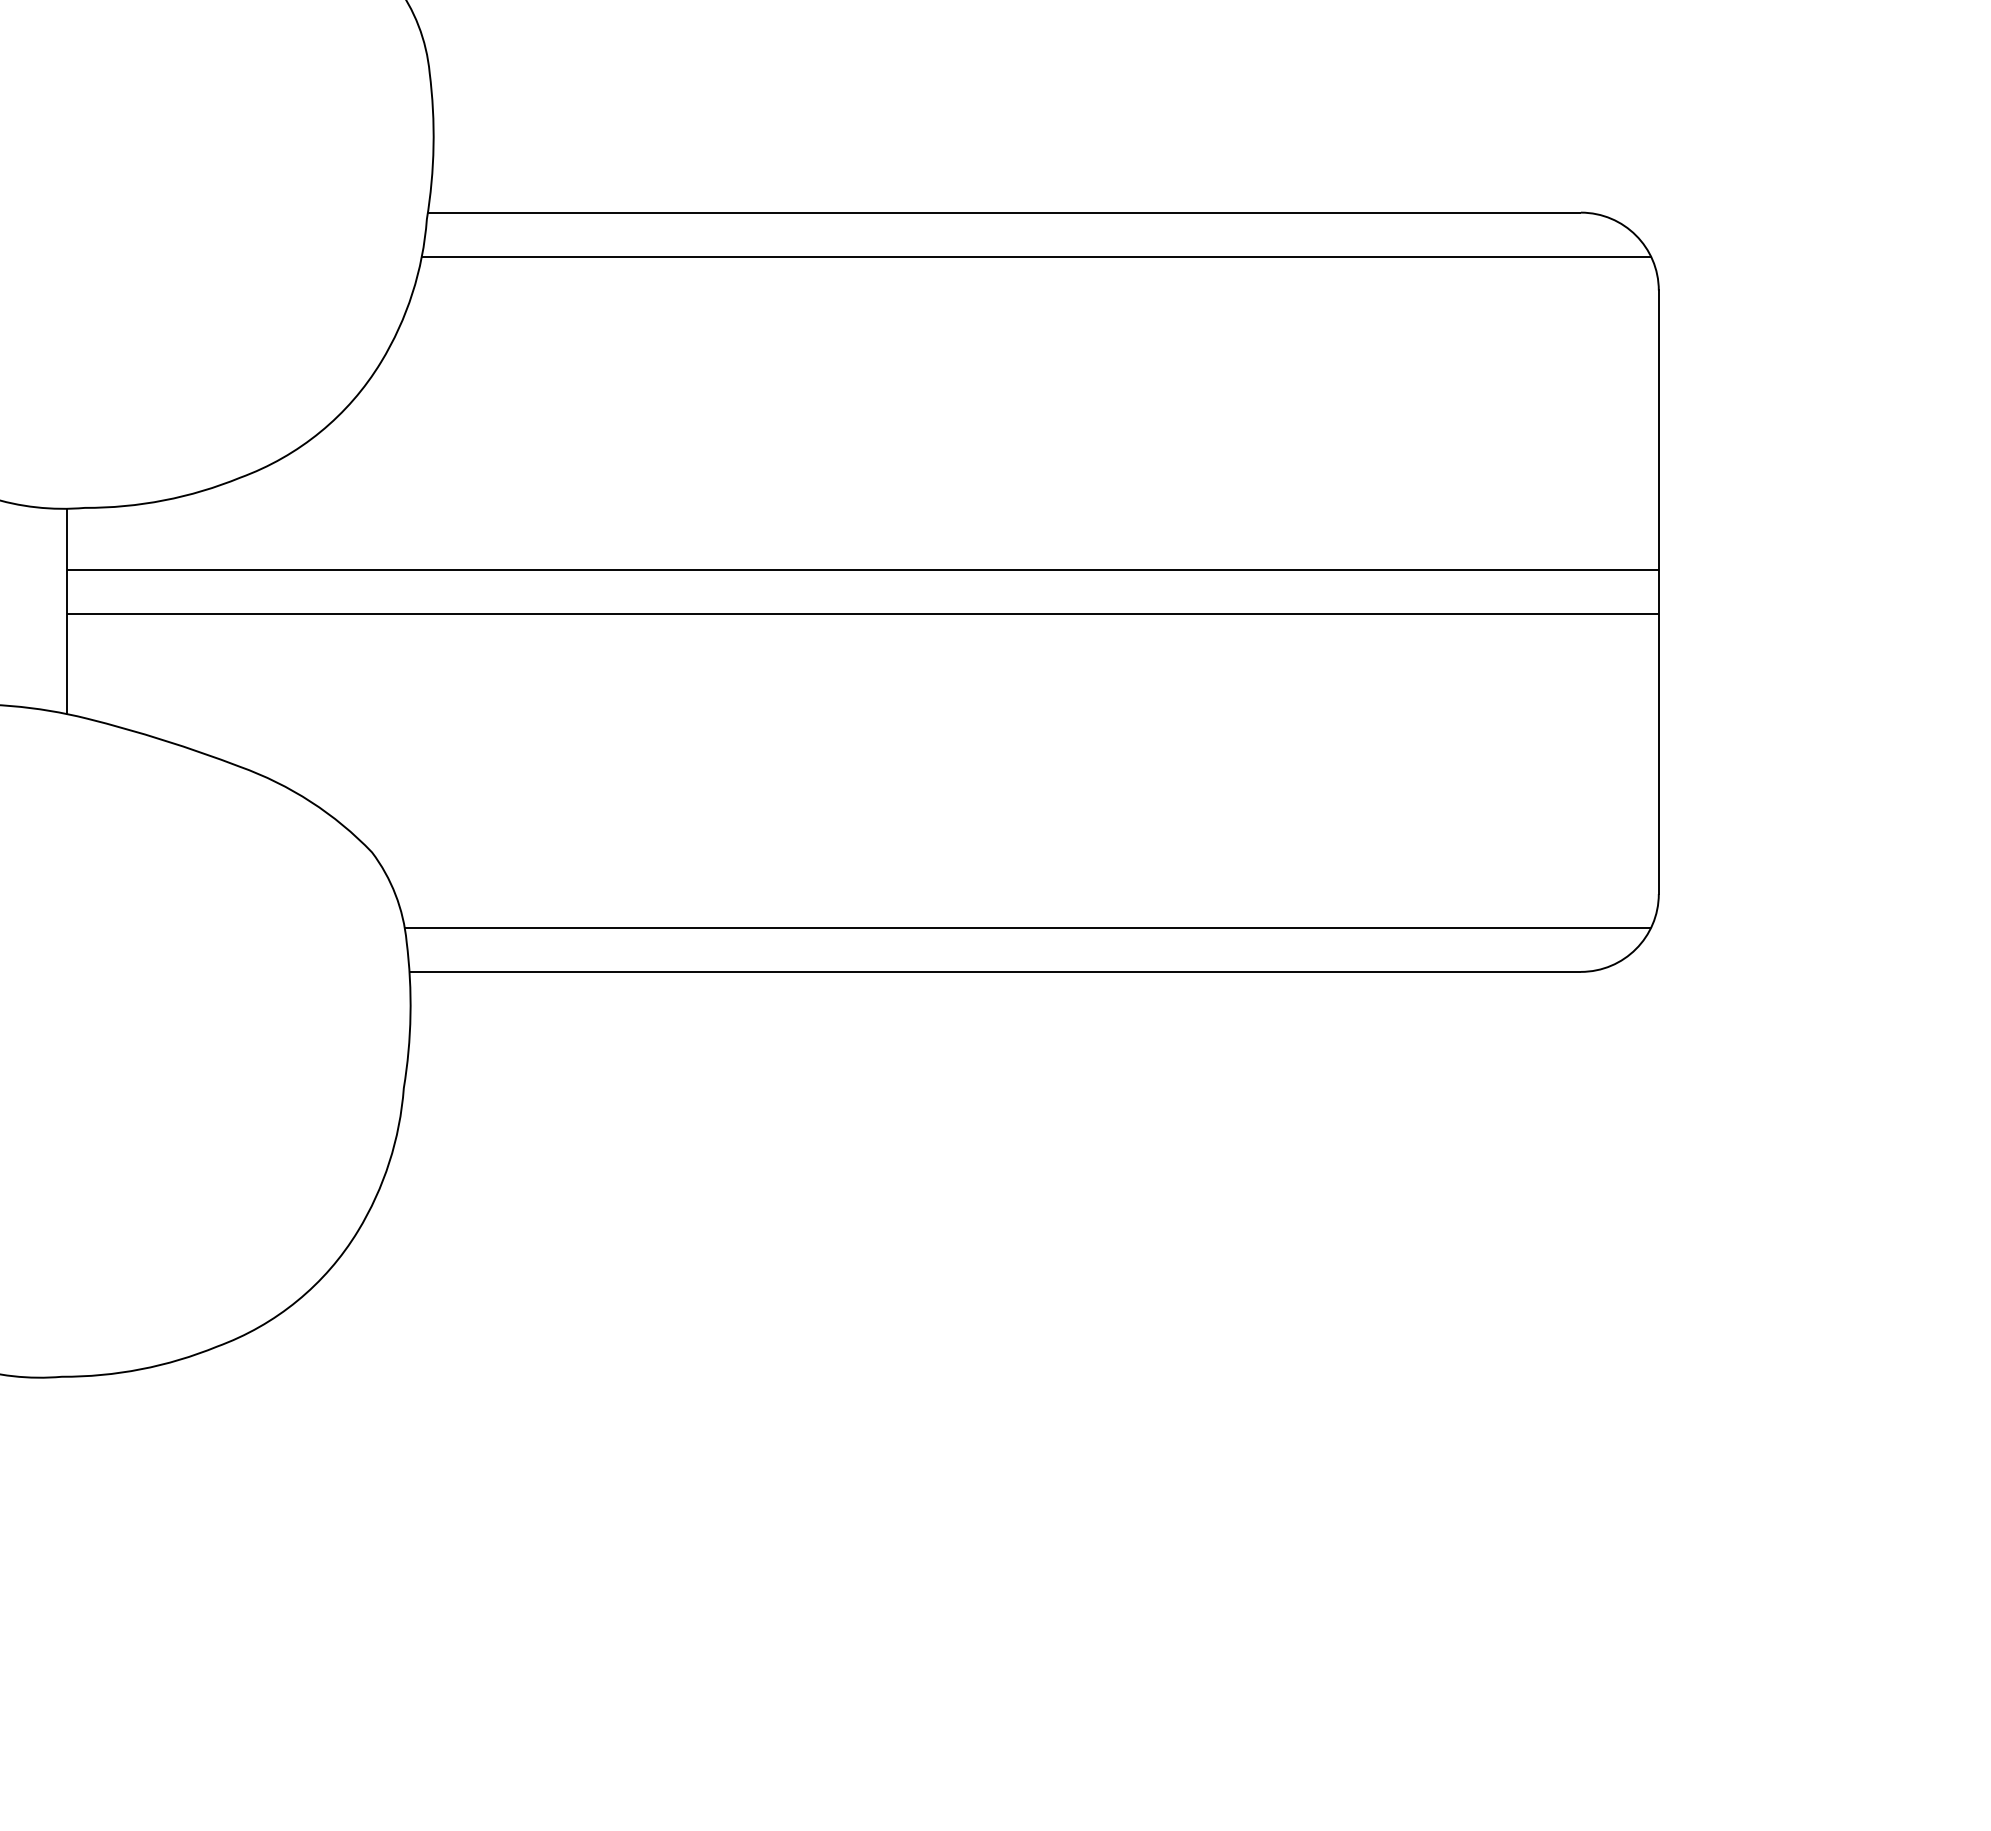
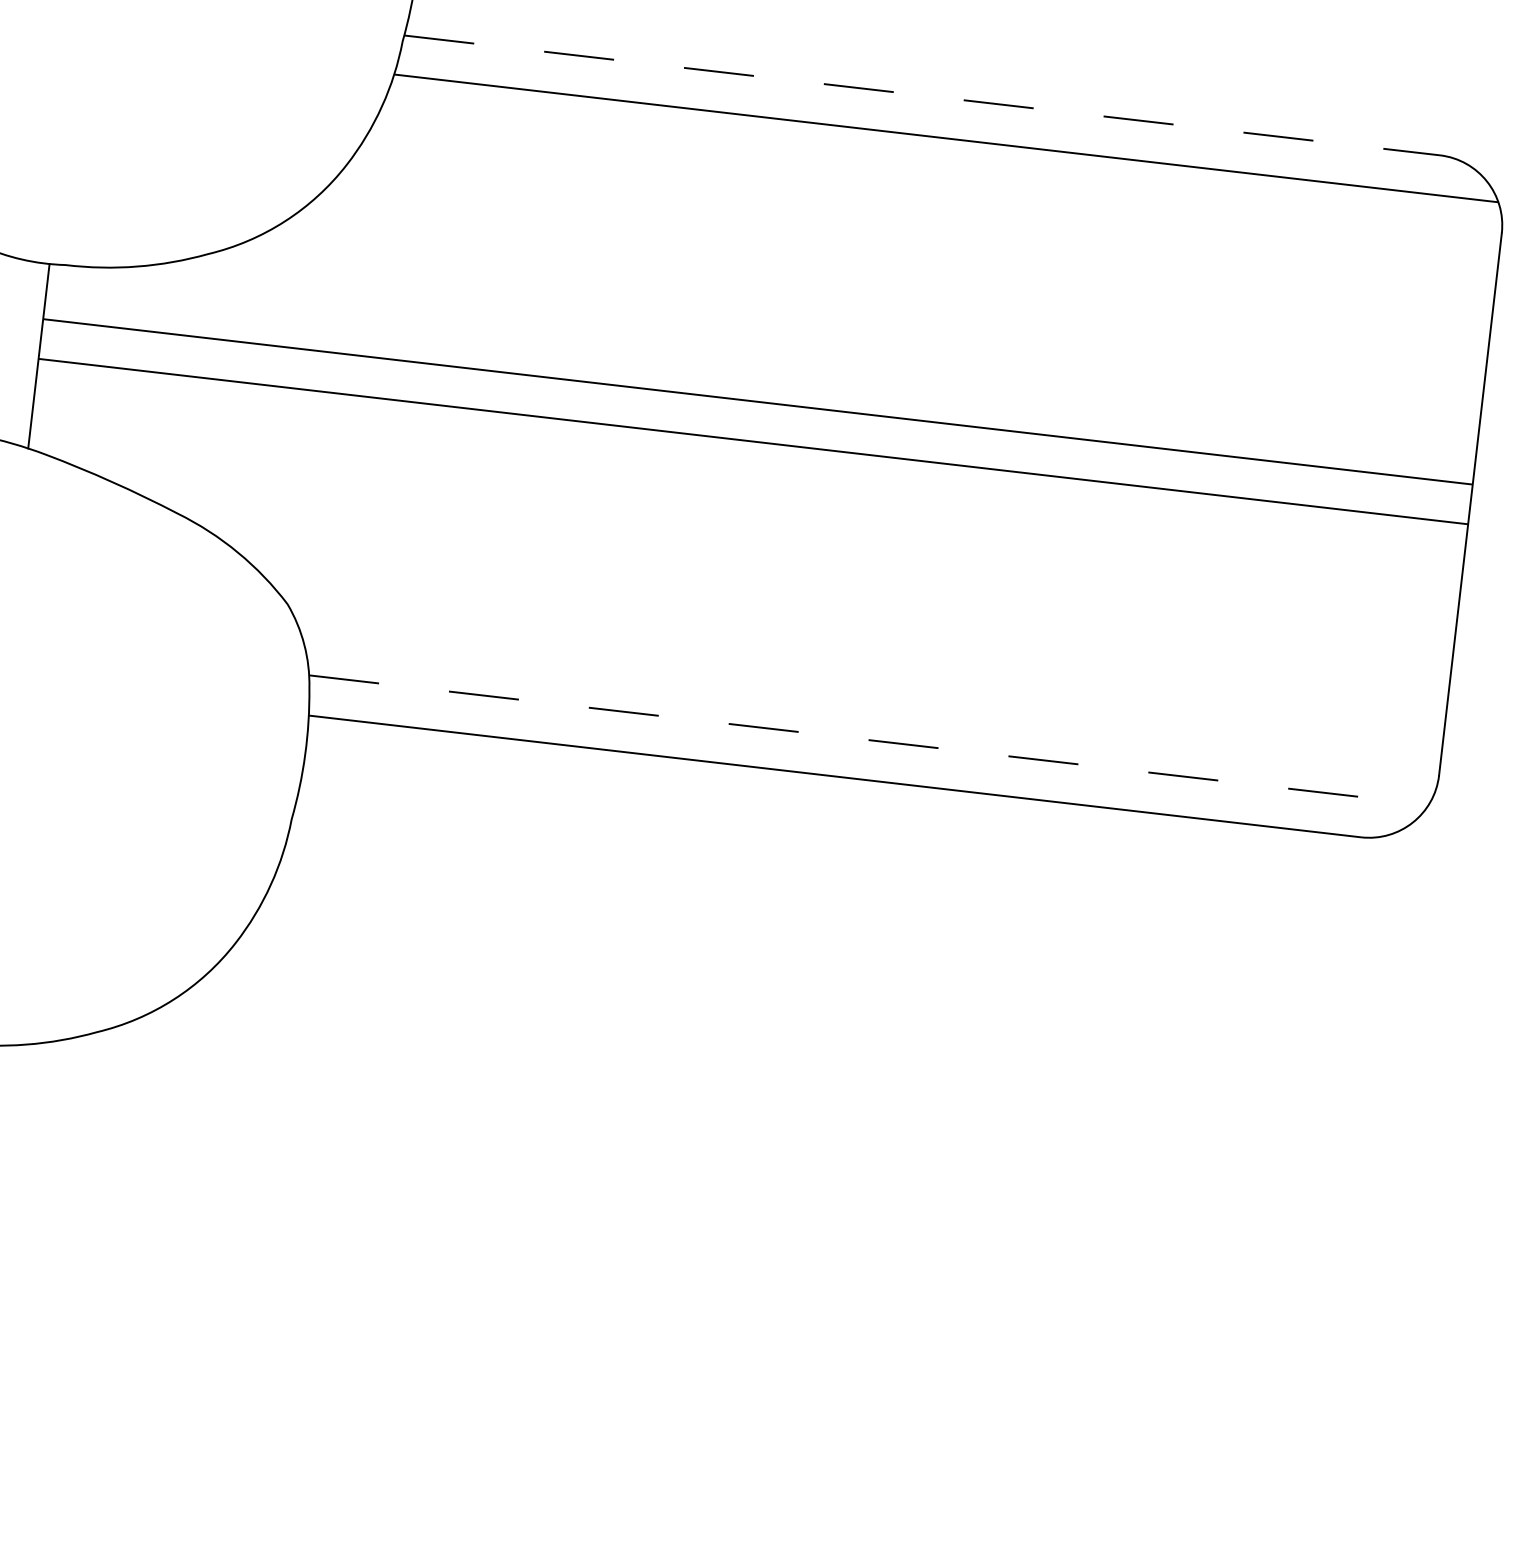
line: (1004, 212) -> (922, 95), solid -> dashed
line: (1028, 927) -> (869, 740), solid -> dashed

